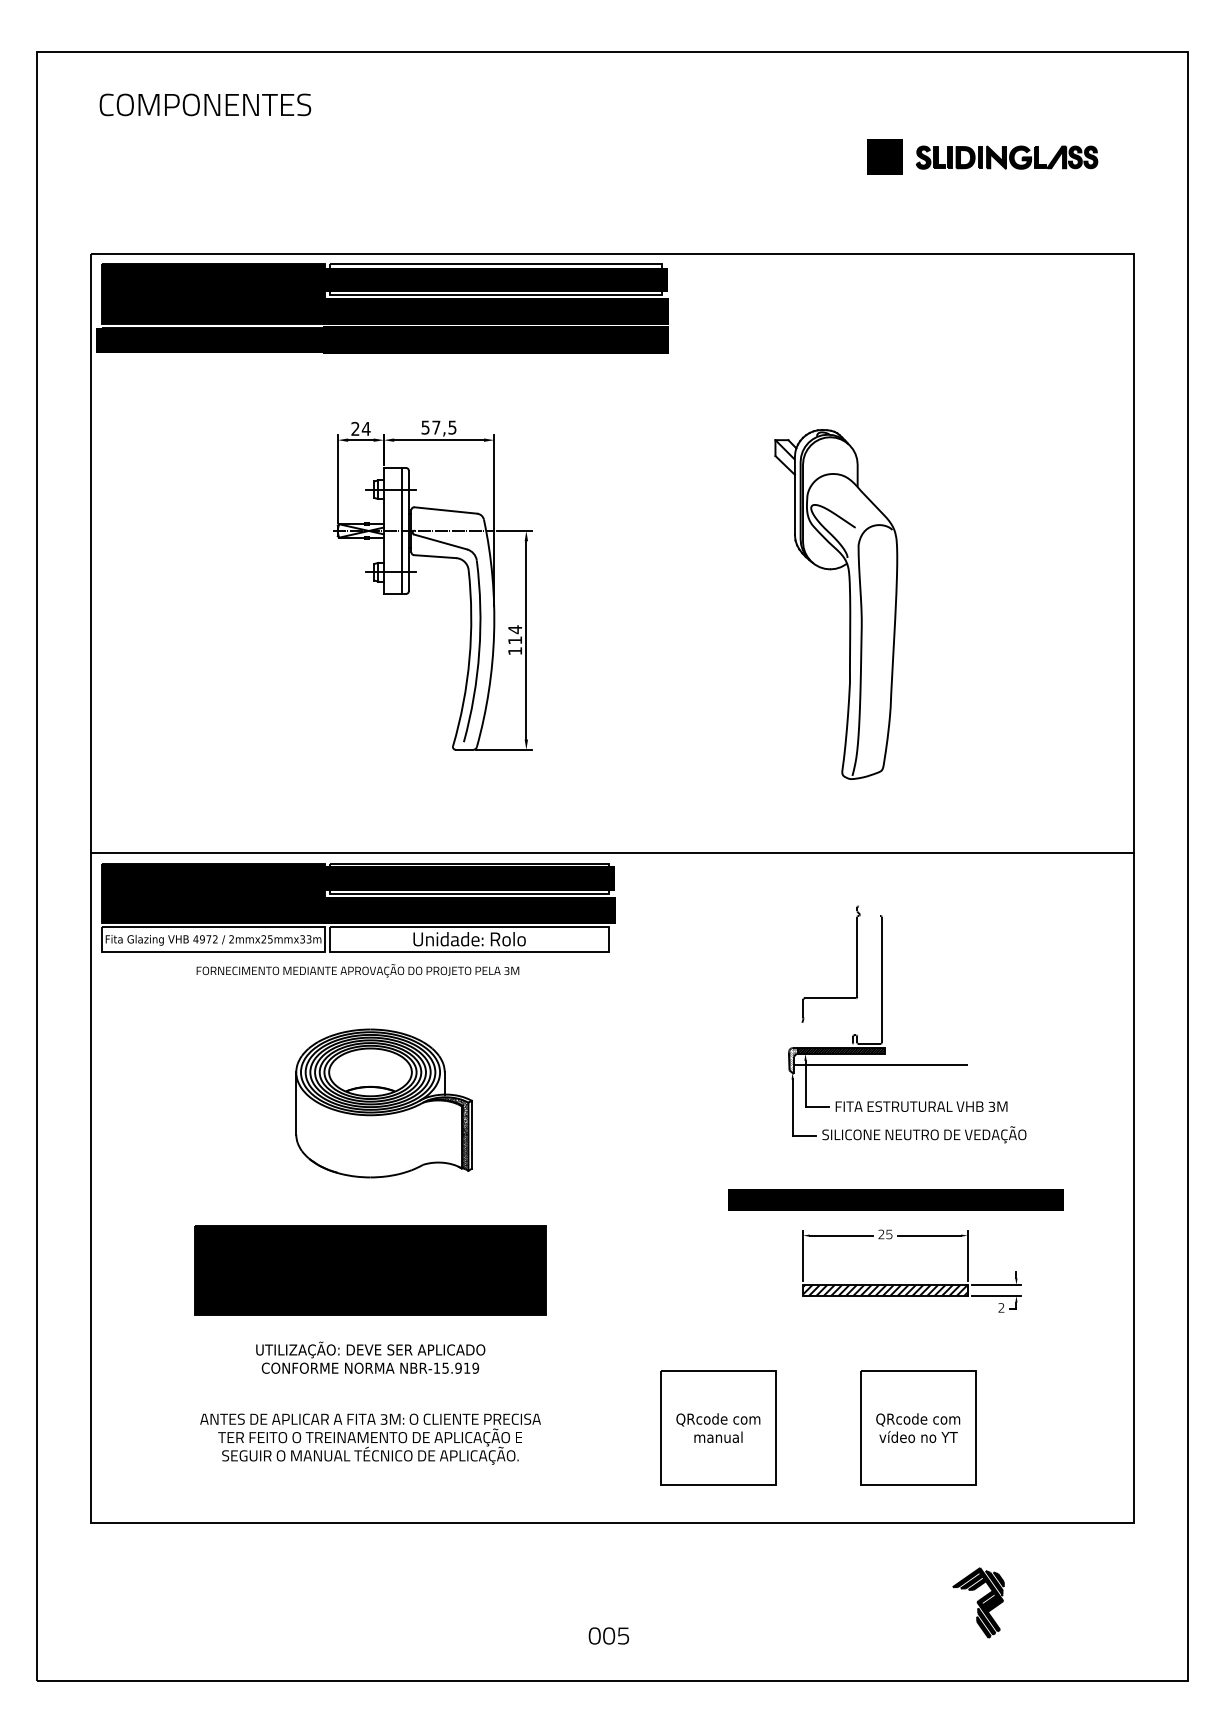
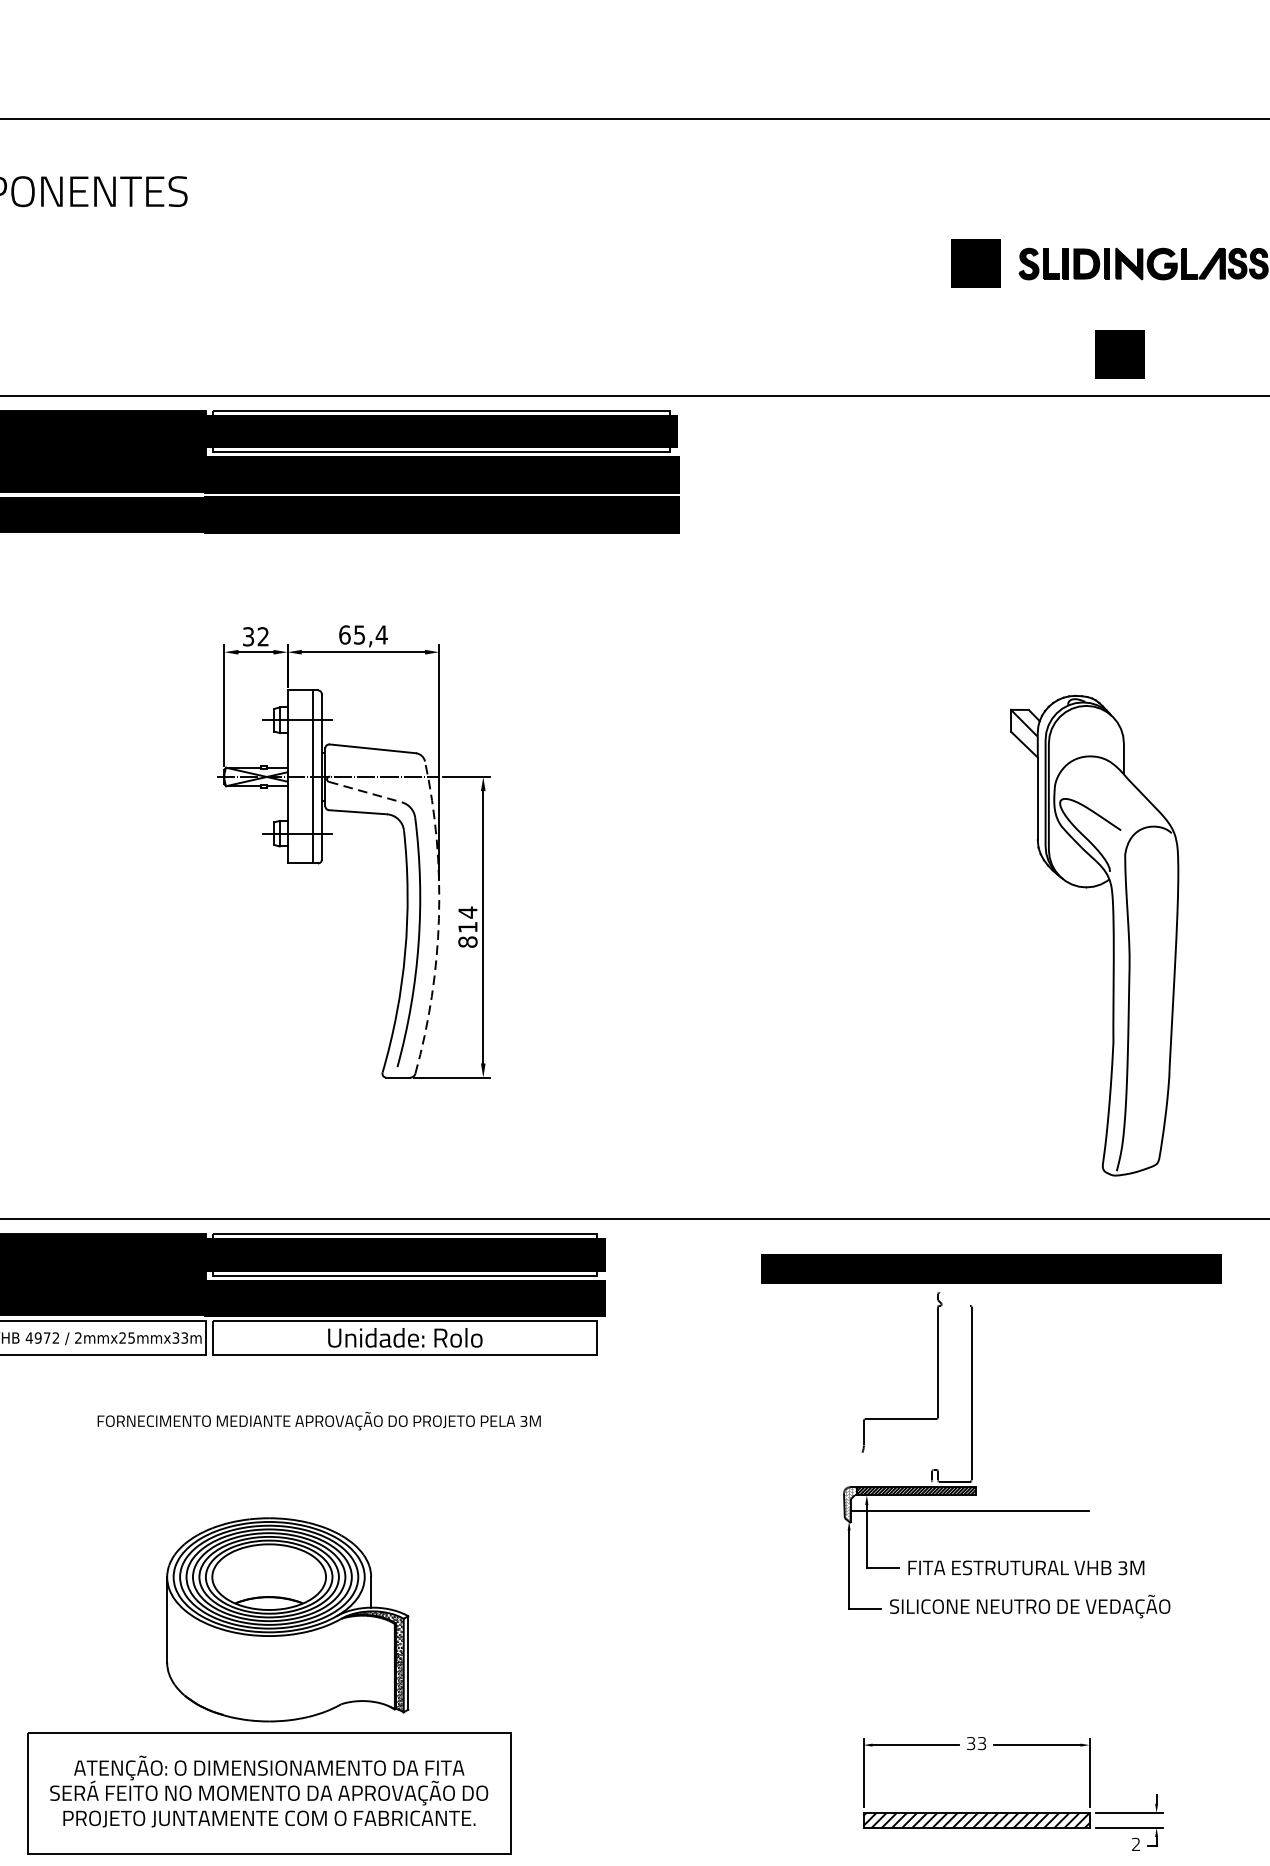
part: (989, 222) -> (1119, 353), added
text: (438, 427) -> (362, 634), 57,5 -> 65,4
text: (360, 428) -> (255, 636), 24 -> 32
line: (440, 541) -> (365, 791), solid -> dashed
part: (849, 604) -> (1112, 935), moved
arc: (494, 633) -> (439, 917), solid -> dashed
text: (515, 651) -> (468, 942), 114 -> 814
text: (357, 970) -> (318, 1420), moved
part: (383, 1103) -> (287, 1619), moved
text: (895, 1199) -> (990, 1268), moved
text: (885, 1234) -> (976, 1743), 25 -> 33
fill: (370, 1270) -> (269, 1793), removed

